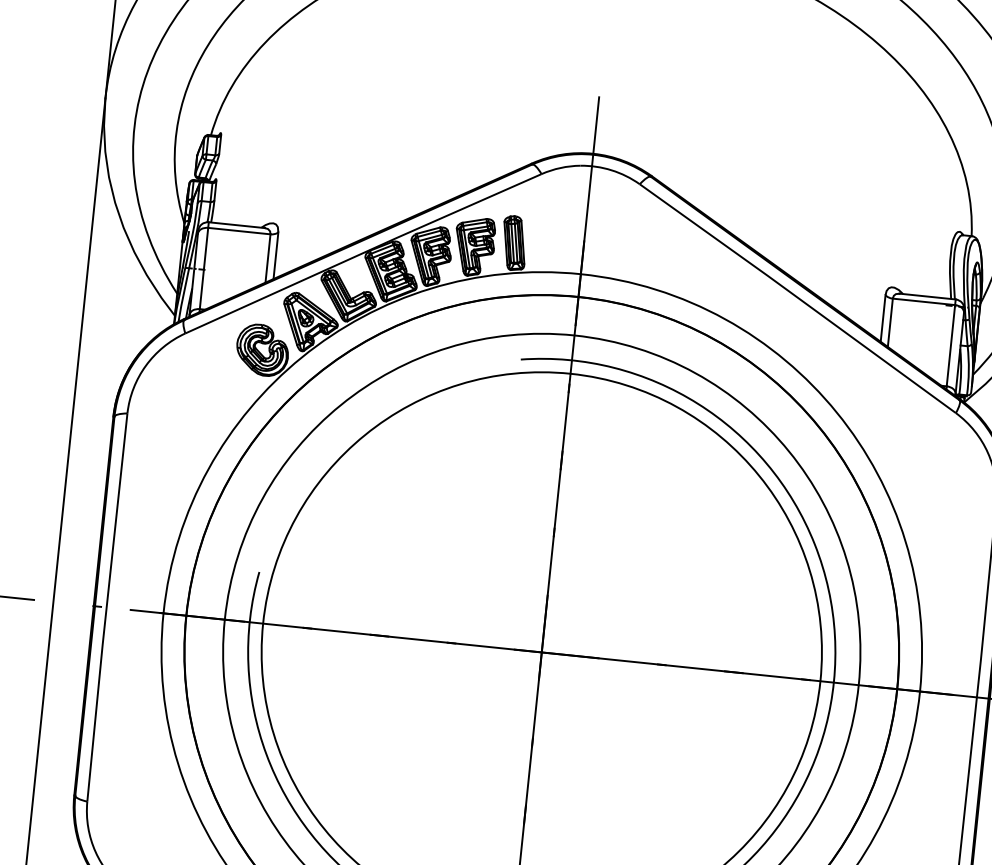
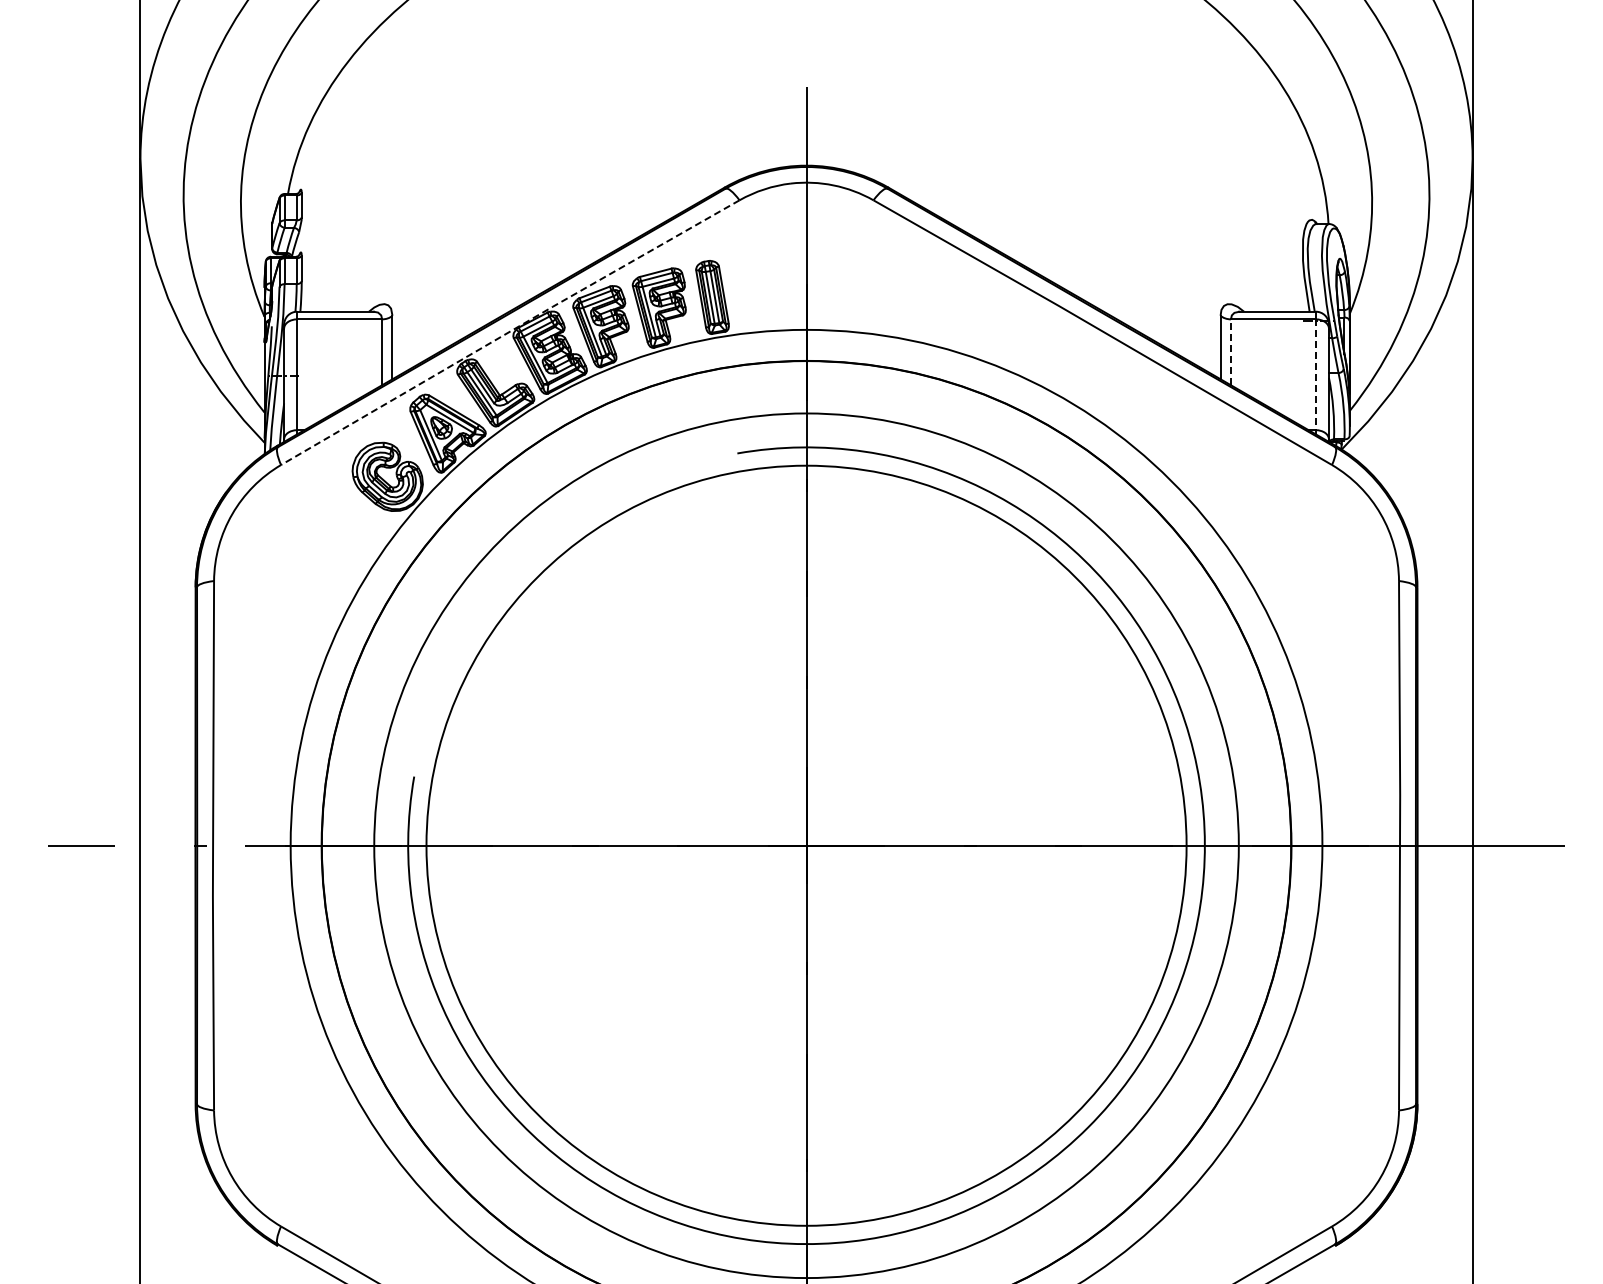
line: (362, 252) -> (509, 331), solid -> dashed
line: (890, 322) -> (1230, 352), solid -> dashed
line: (950, 346) -> (1315, 375), solid -> dashed

